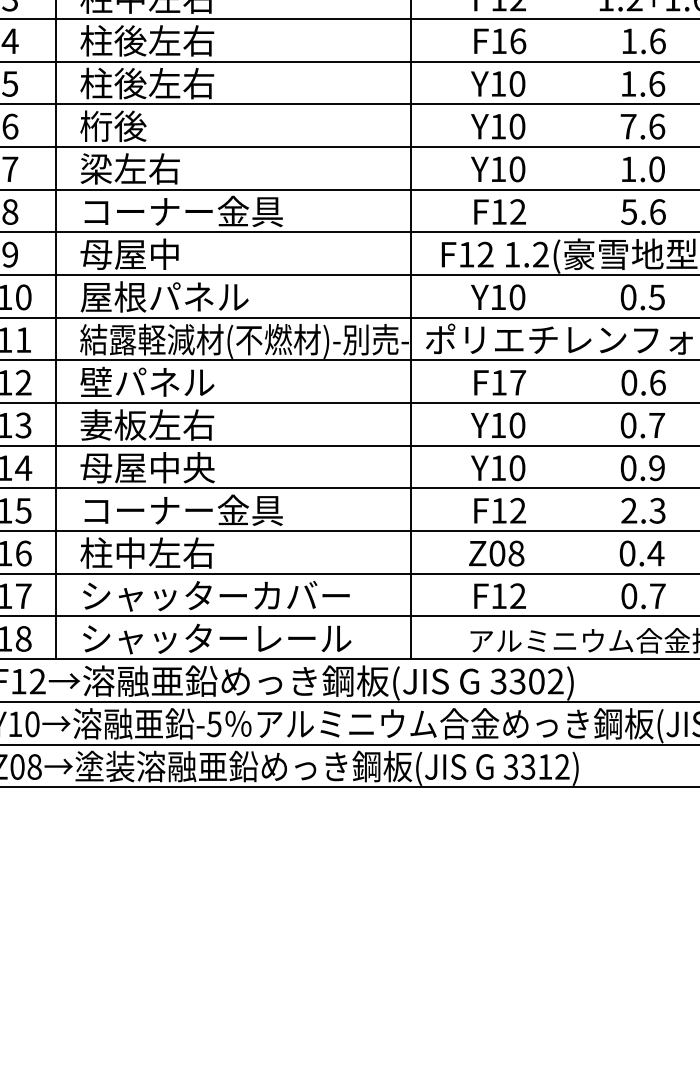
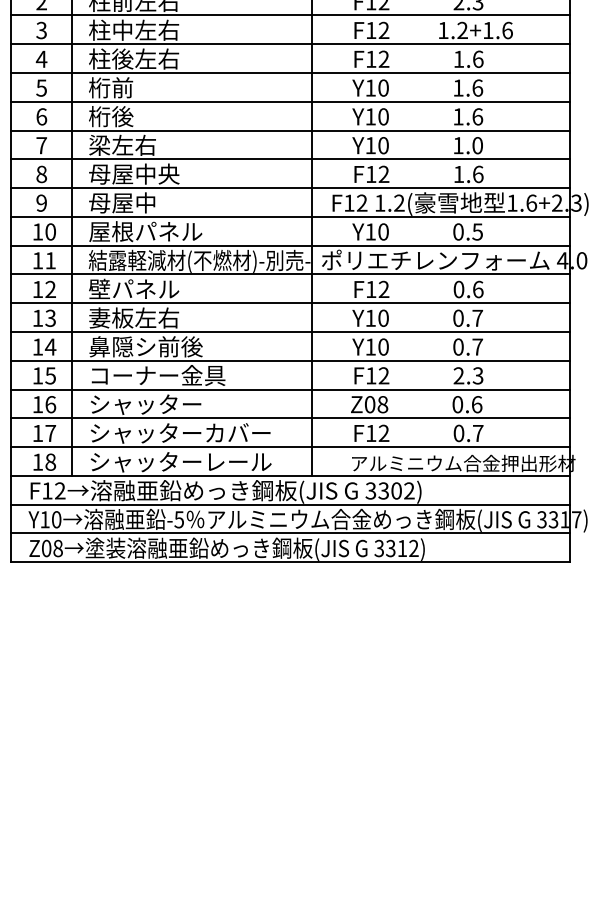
text: (517, 40) -> (383, 58), F16 -> F12
text: (147, 83) -> (134, 87), 柱後左右 -> 桁前
text: (628, 126) -> (458, 116), 7.6 -> 1.6
text: (182, 210) -> (157, 173), コーナー金具 -> 母屋中央
text: (628, 212) -> (458, 174), 5.6 -> 1.6
text: (517, 381) -> (383, 288), F17 -> F12
text: (164, 467) -> (145, 346), 母屋中央 -> 鼻隠シ前後
text: (656, 467) -> (477, 346), 0.9 -> 0.7
text: (164, 551) -> (145, 403), 柱中左右 -> シャッター
text: (655, 553) -> (476, 404), 0.4 -> 0.6

